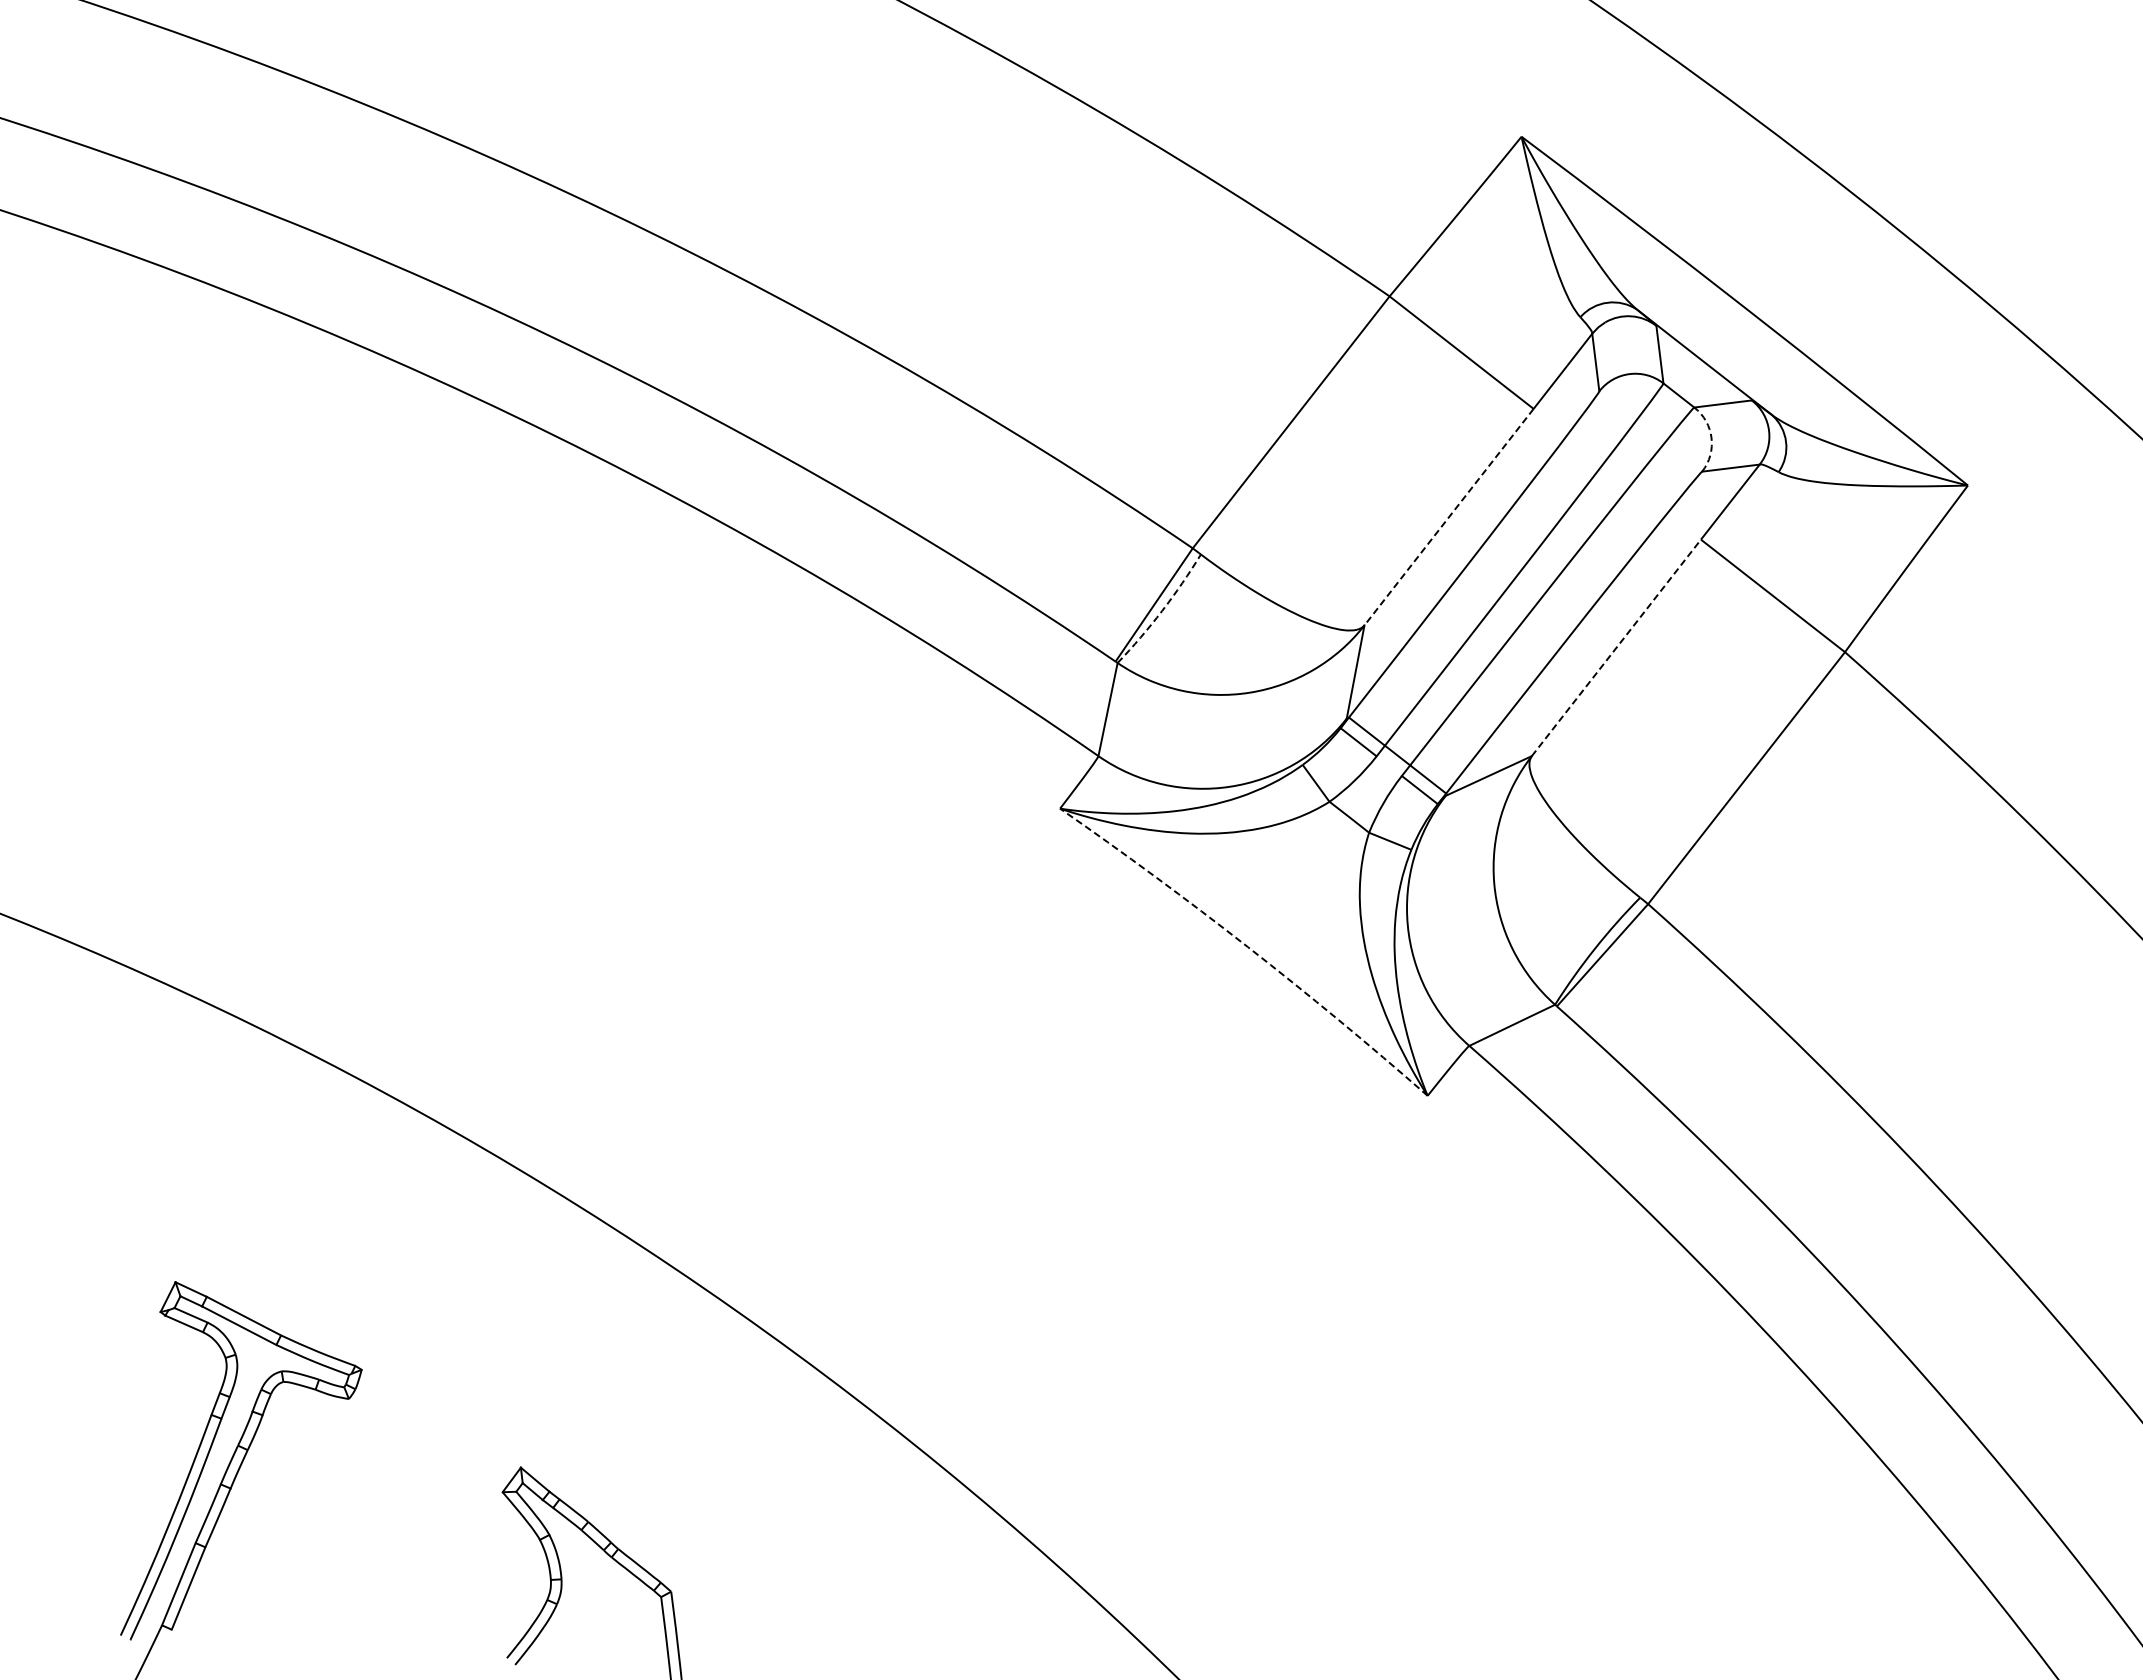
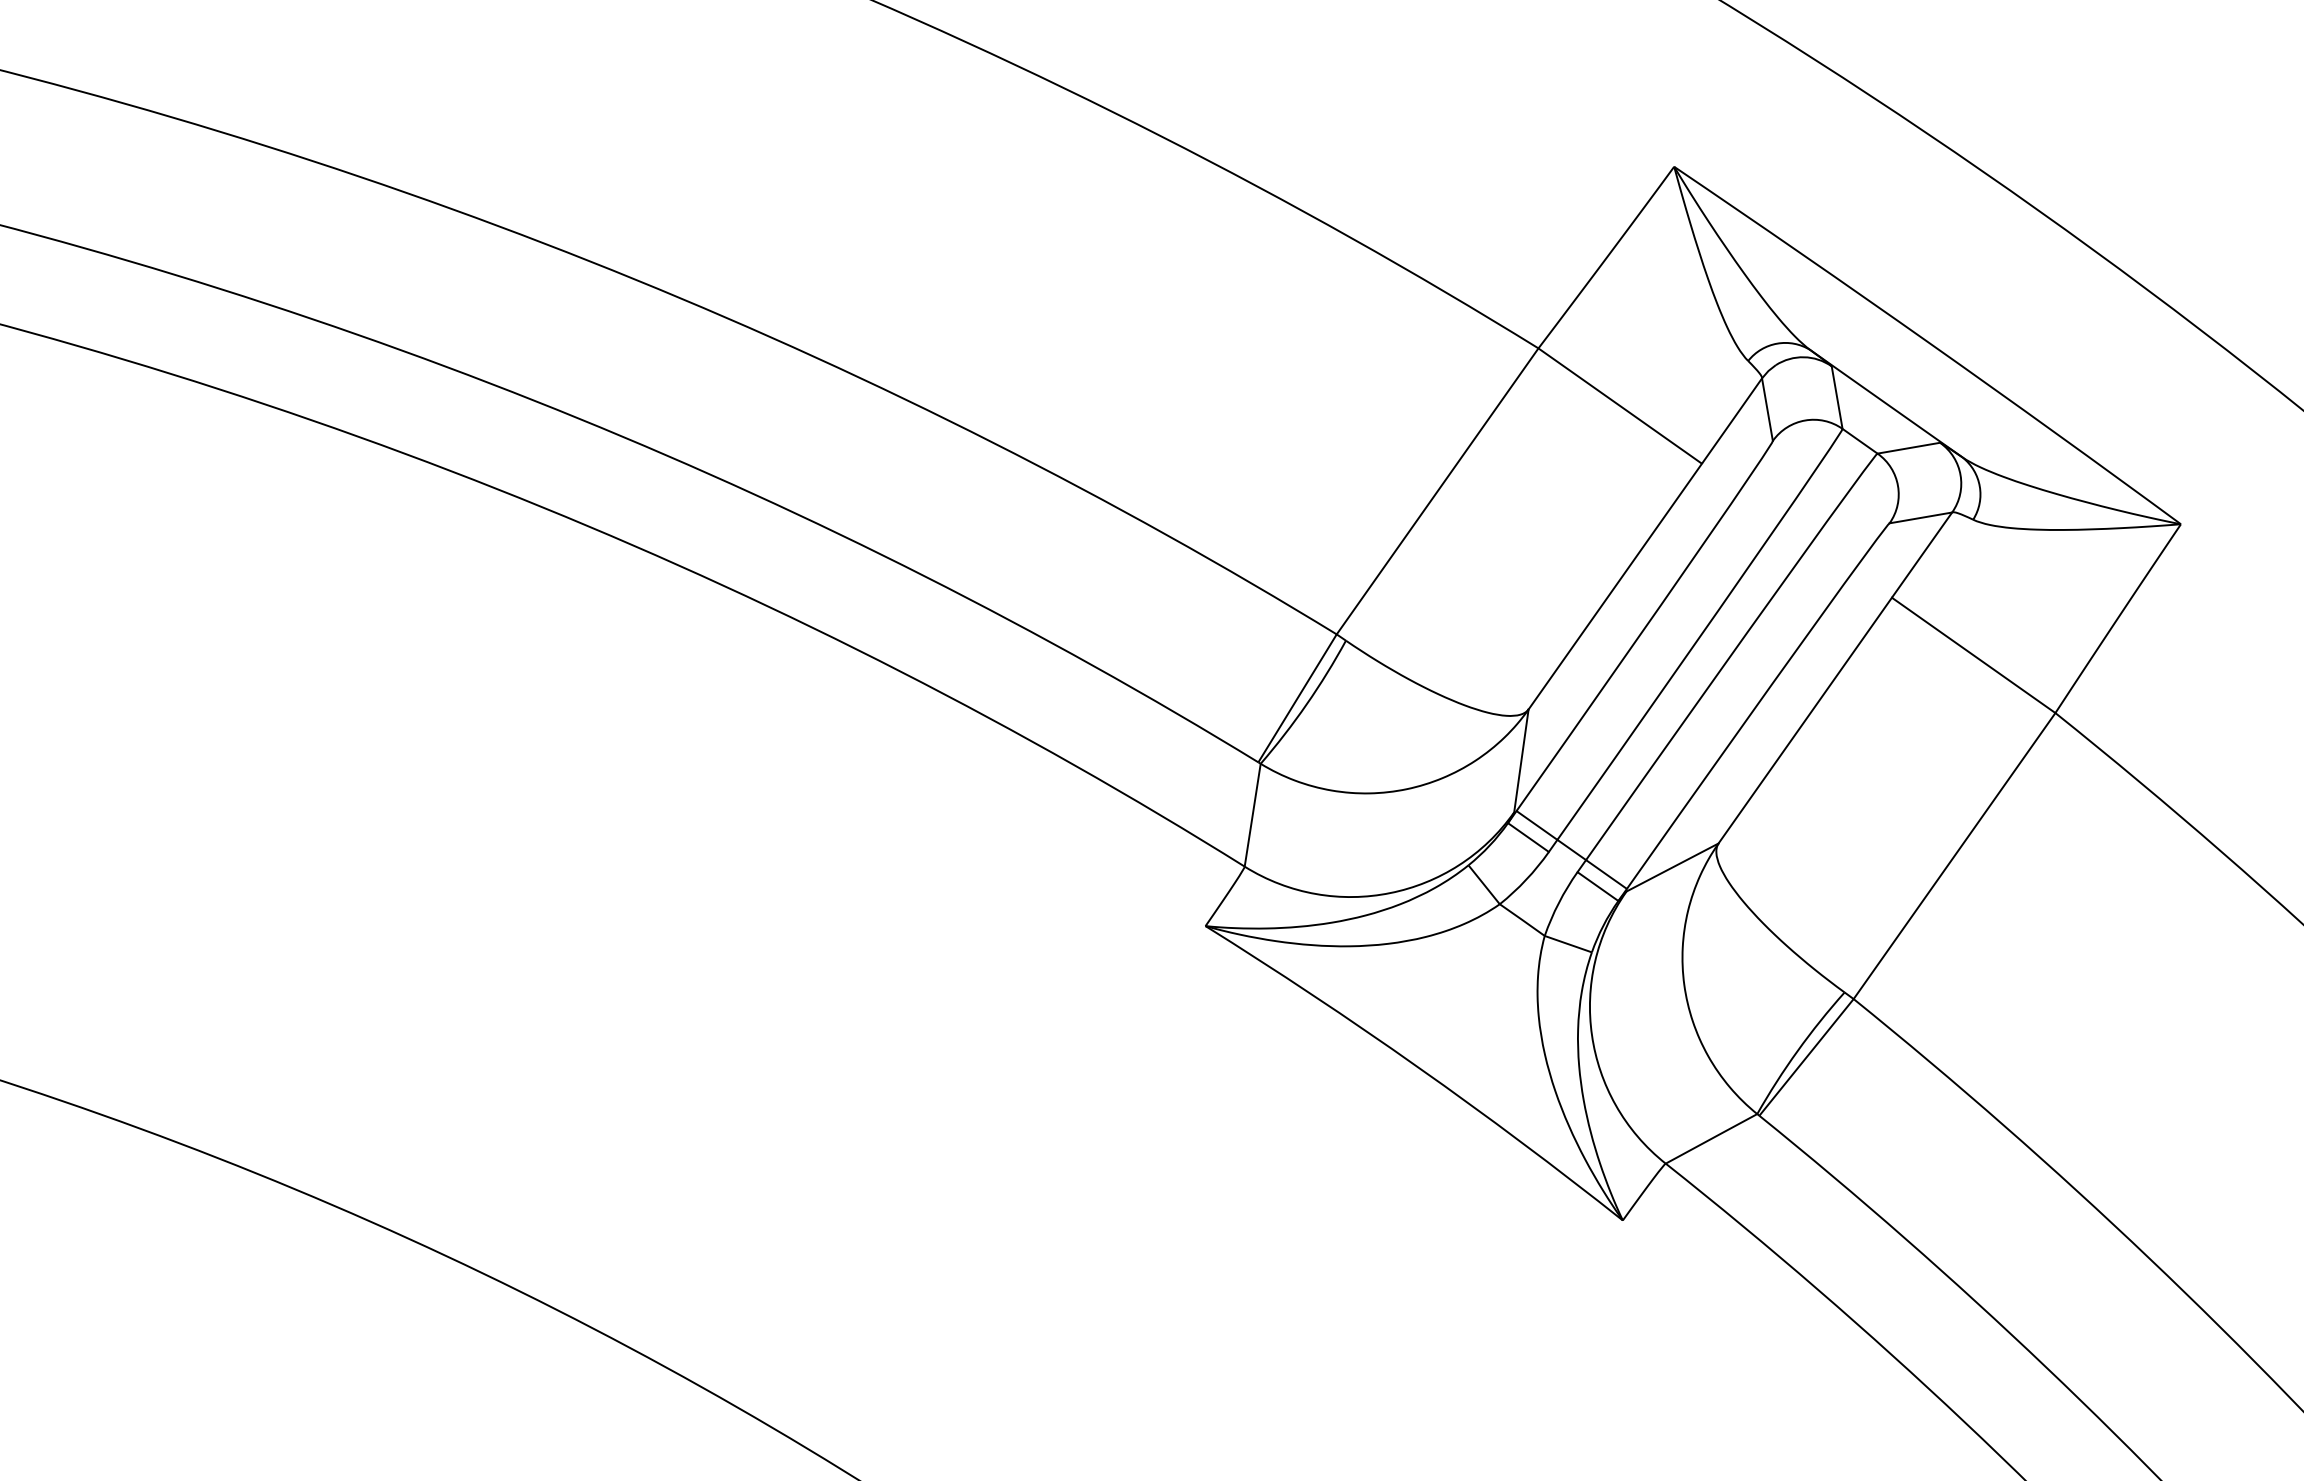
arc: (1711, 437) -> (1897, 485), dashed -> solid
line: (1448, 517) -> (1614, 587), dashed -> solid
arc: (1162, 610) -> (1306, 703), dashed -> solid
line: (1616, 647) -> (1805, 720), dashed -> solid
arc: (1247, 947) -> (1417, 1067), dashed -> solid

